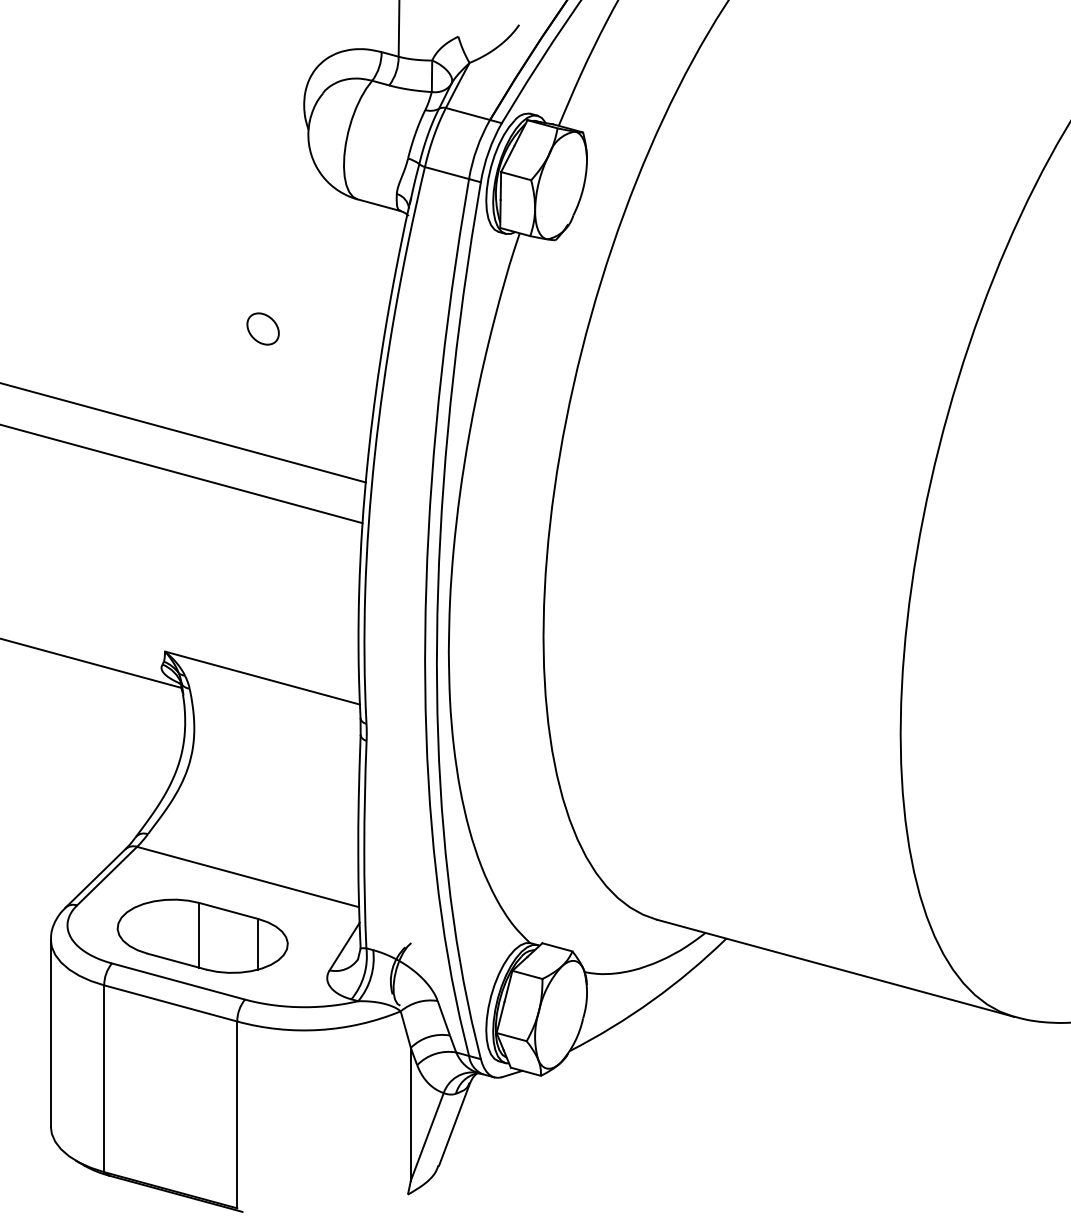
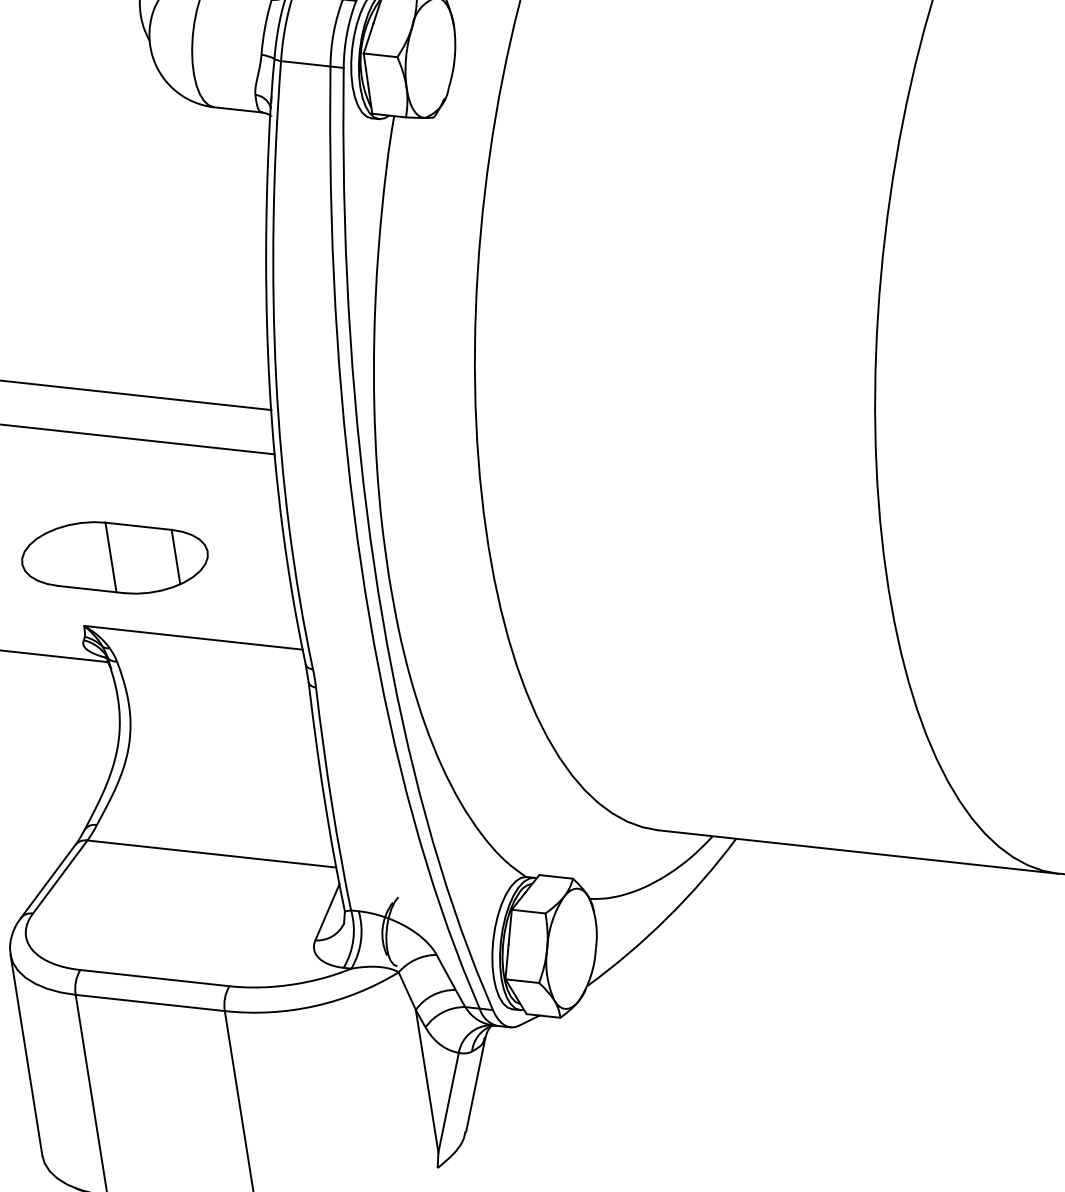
part: (262, 328) -> (133, 262), removed
part: (202, 935) -> (114, 557), moved

